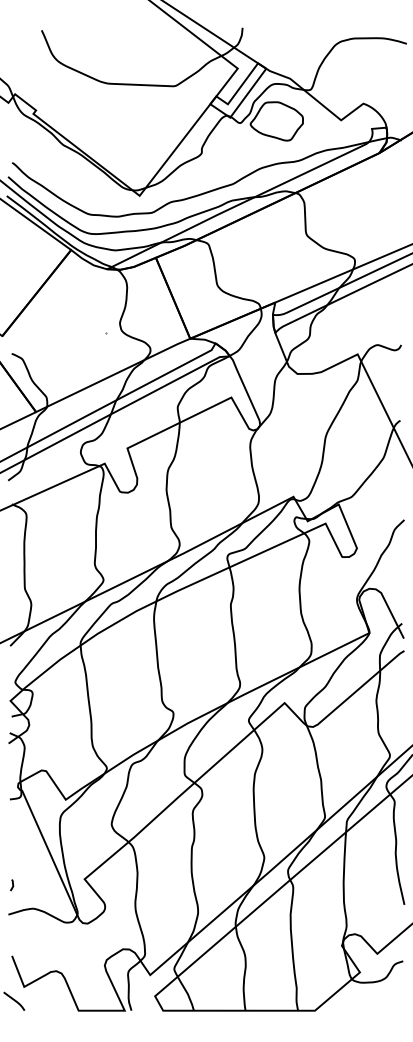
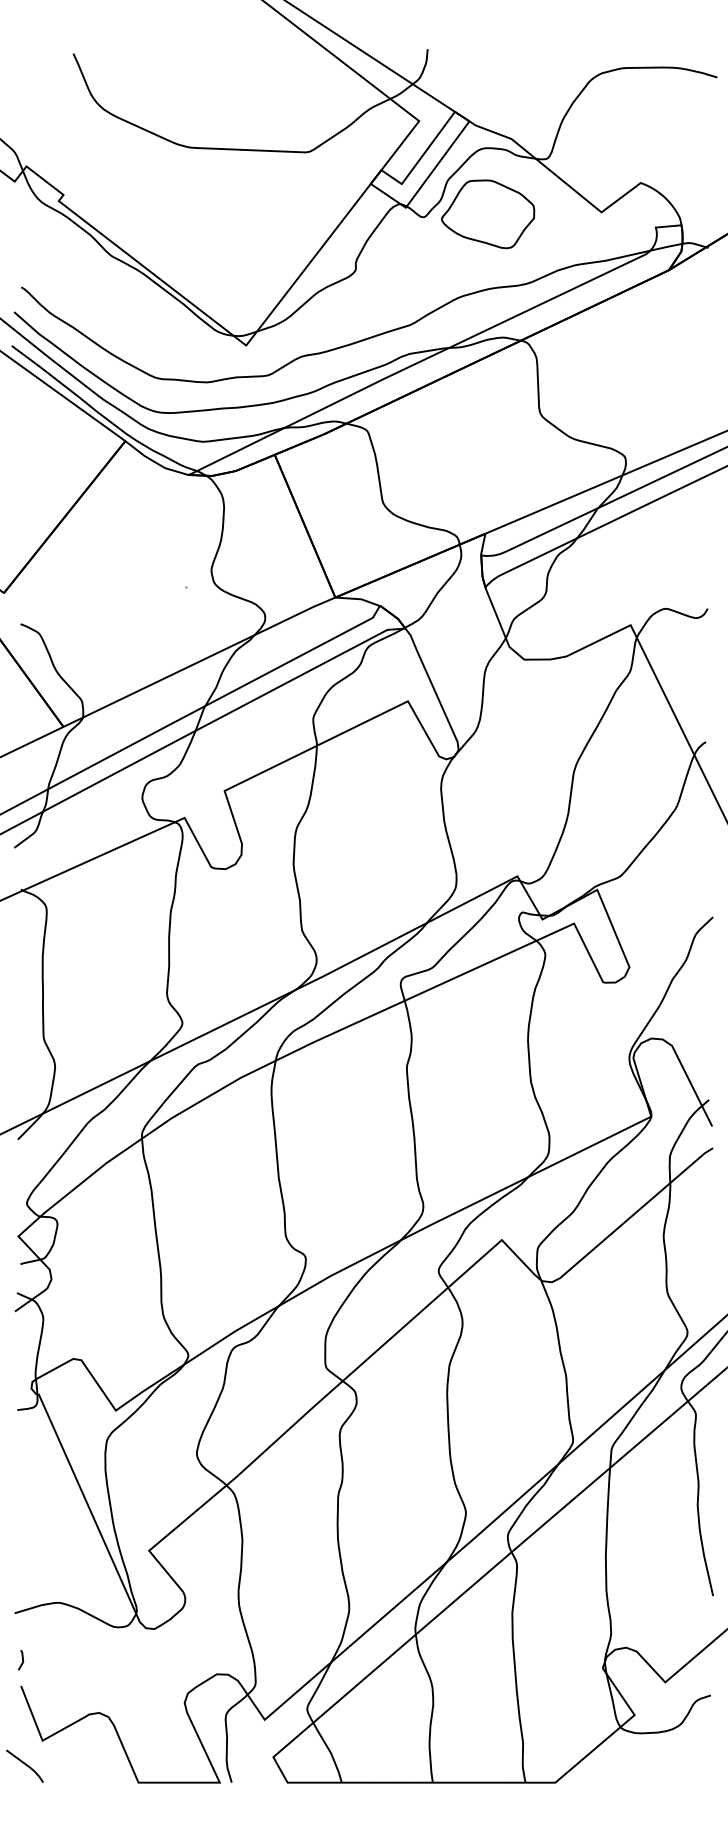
line: (12, 885) -> (21, 1660), moved

